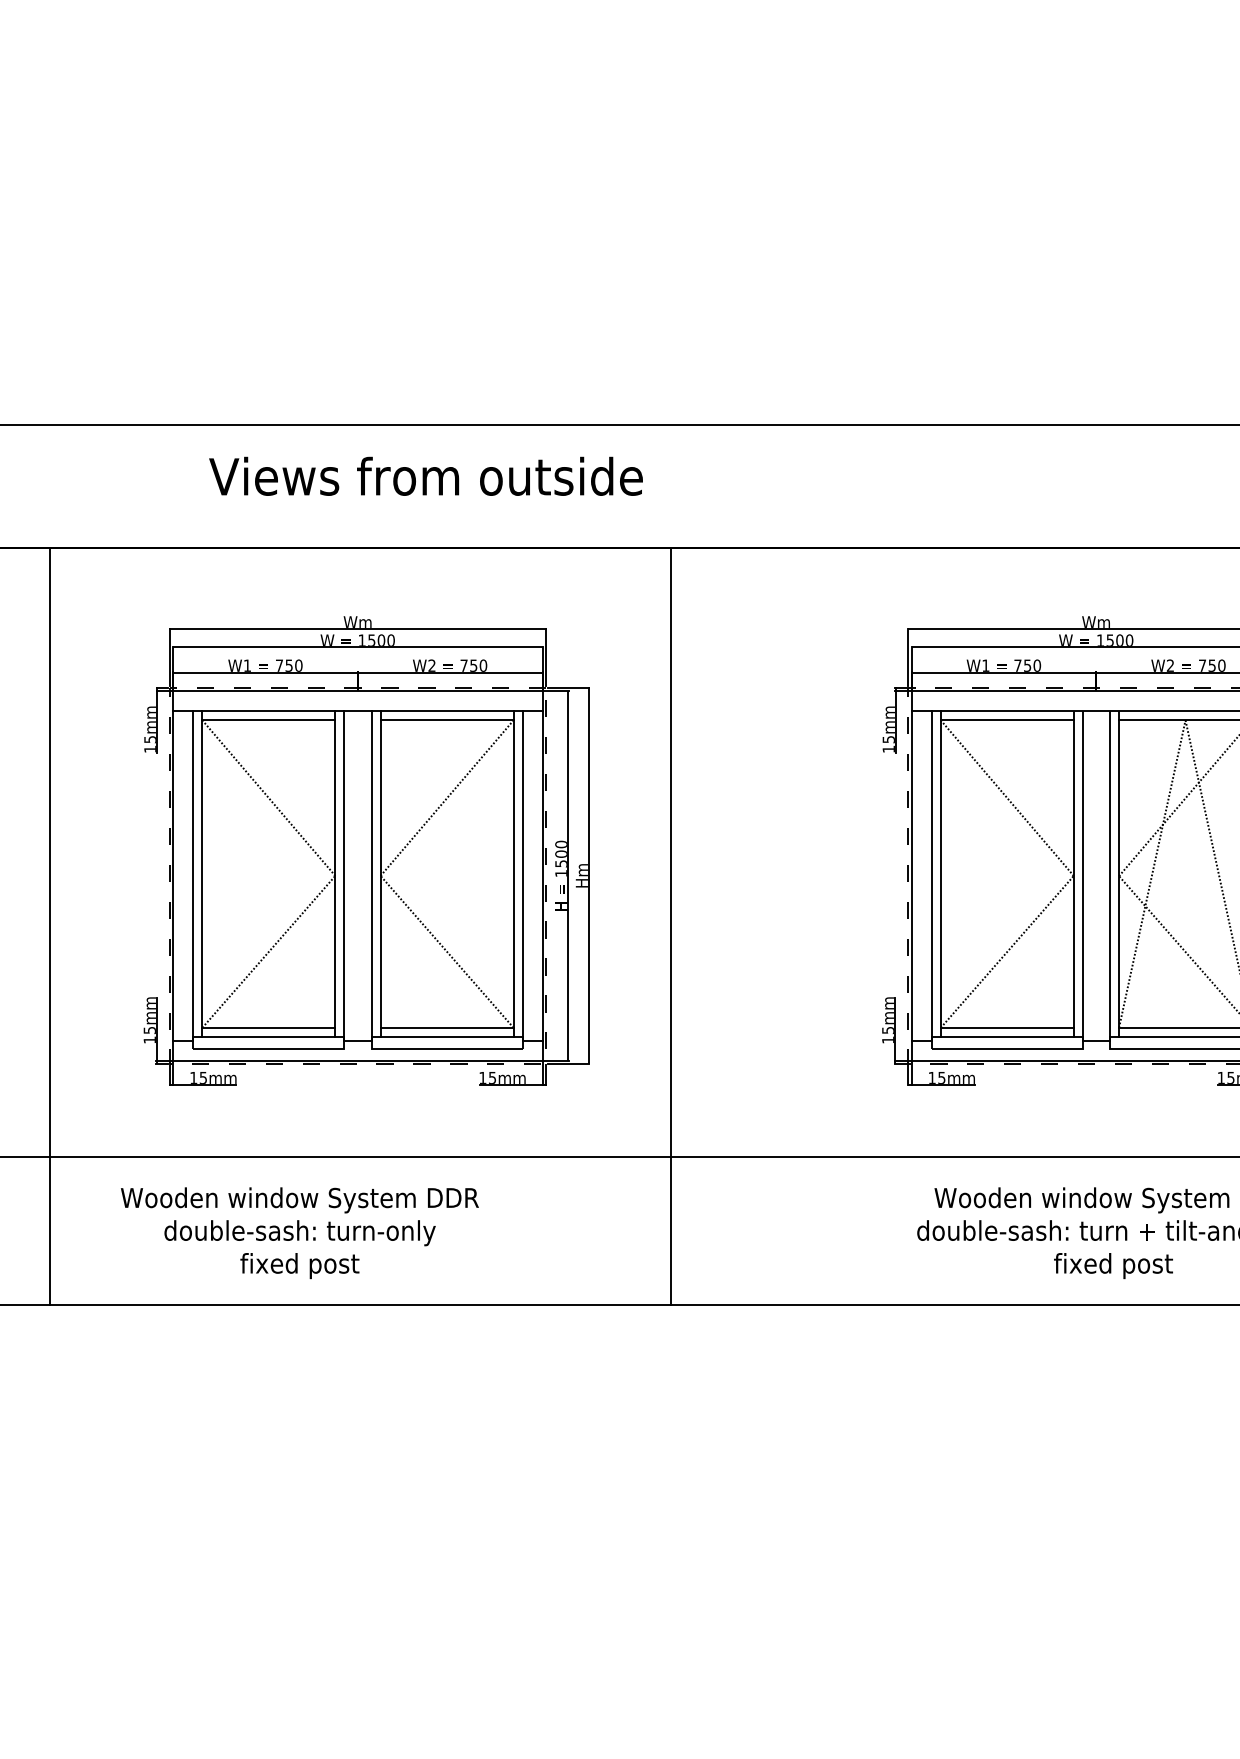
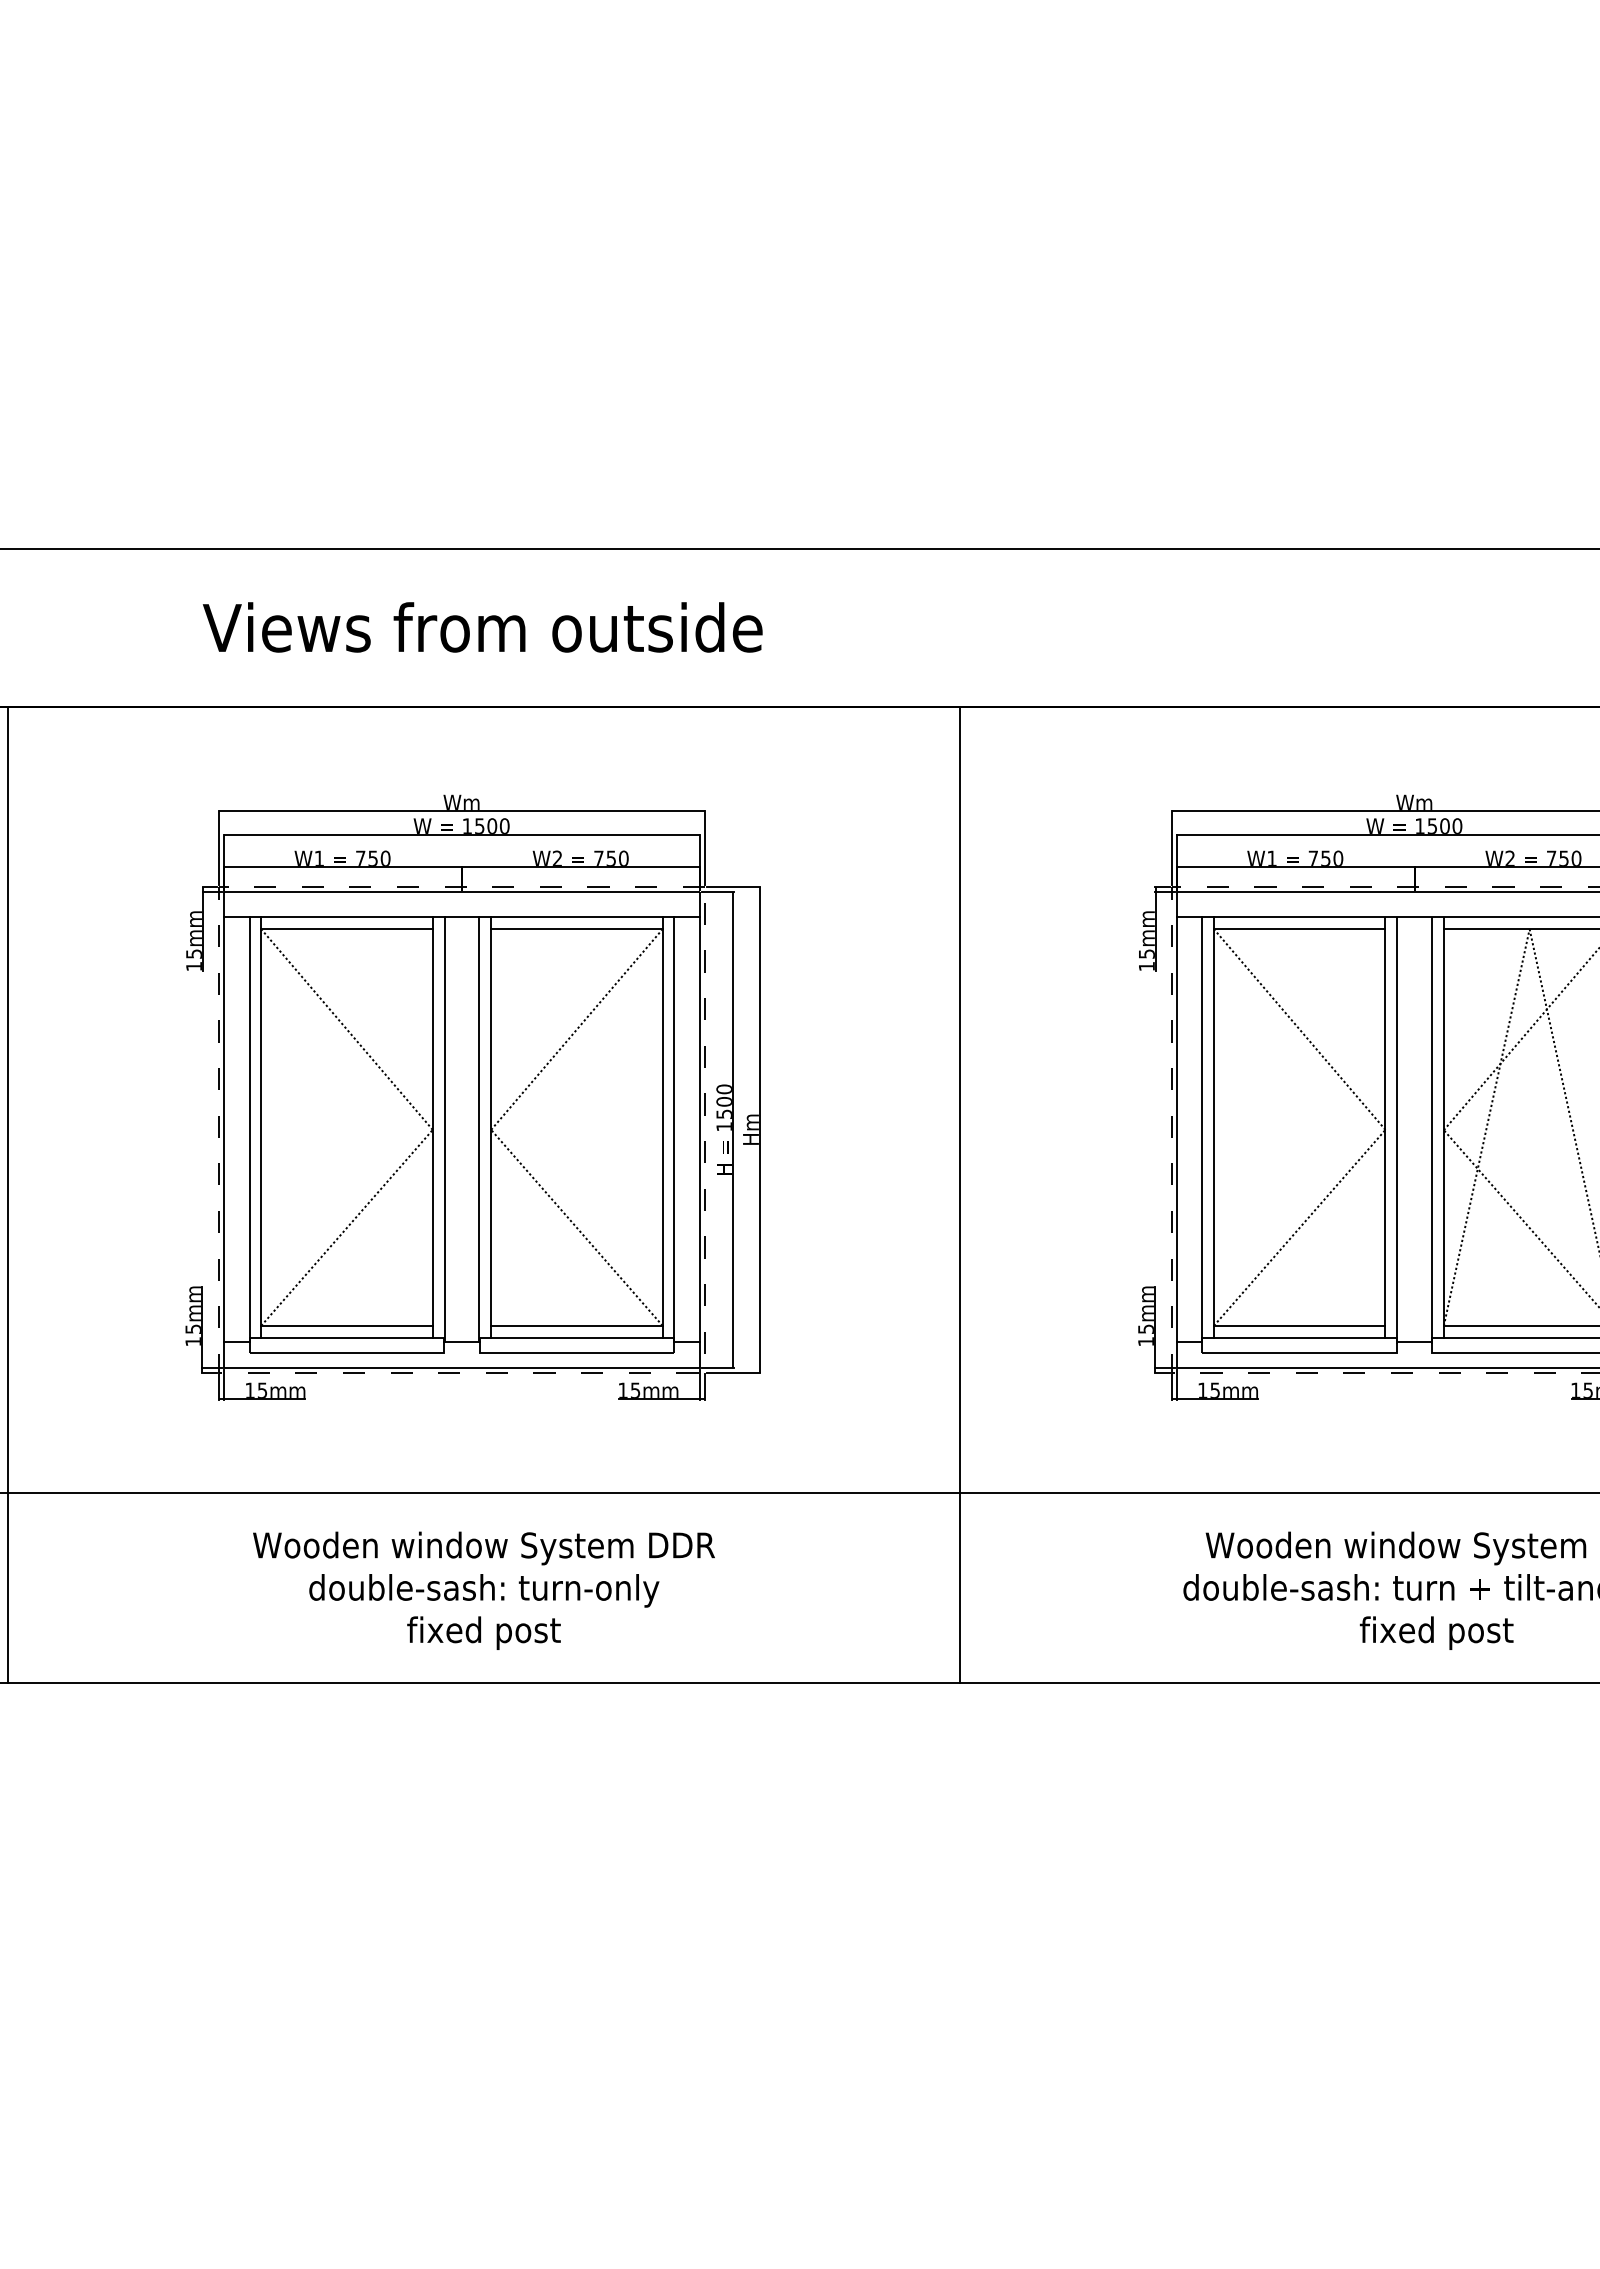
text: (425, 476) -> (482, 627), moved
line: (49, 926) -> (7, 1195), moved
line: (671, 926) -> (960, 1195), moved
text: (299, 1232) -> (483, 1590), moved

